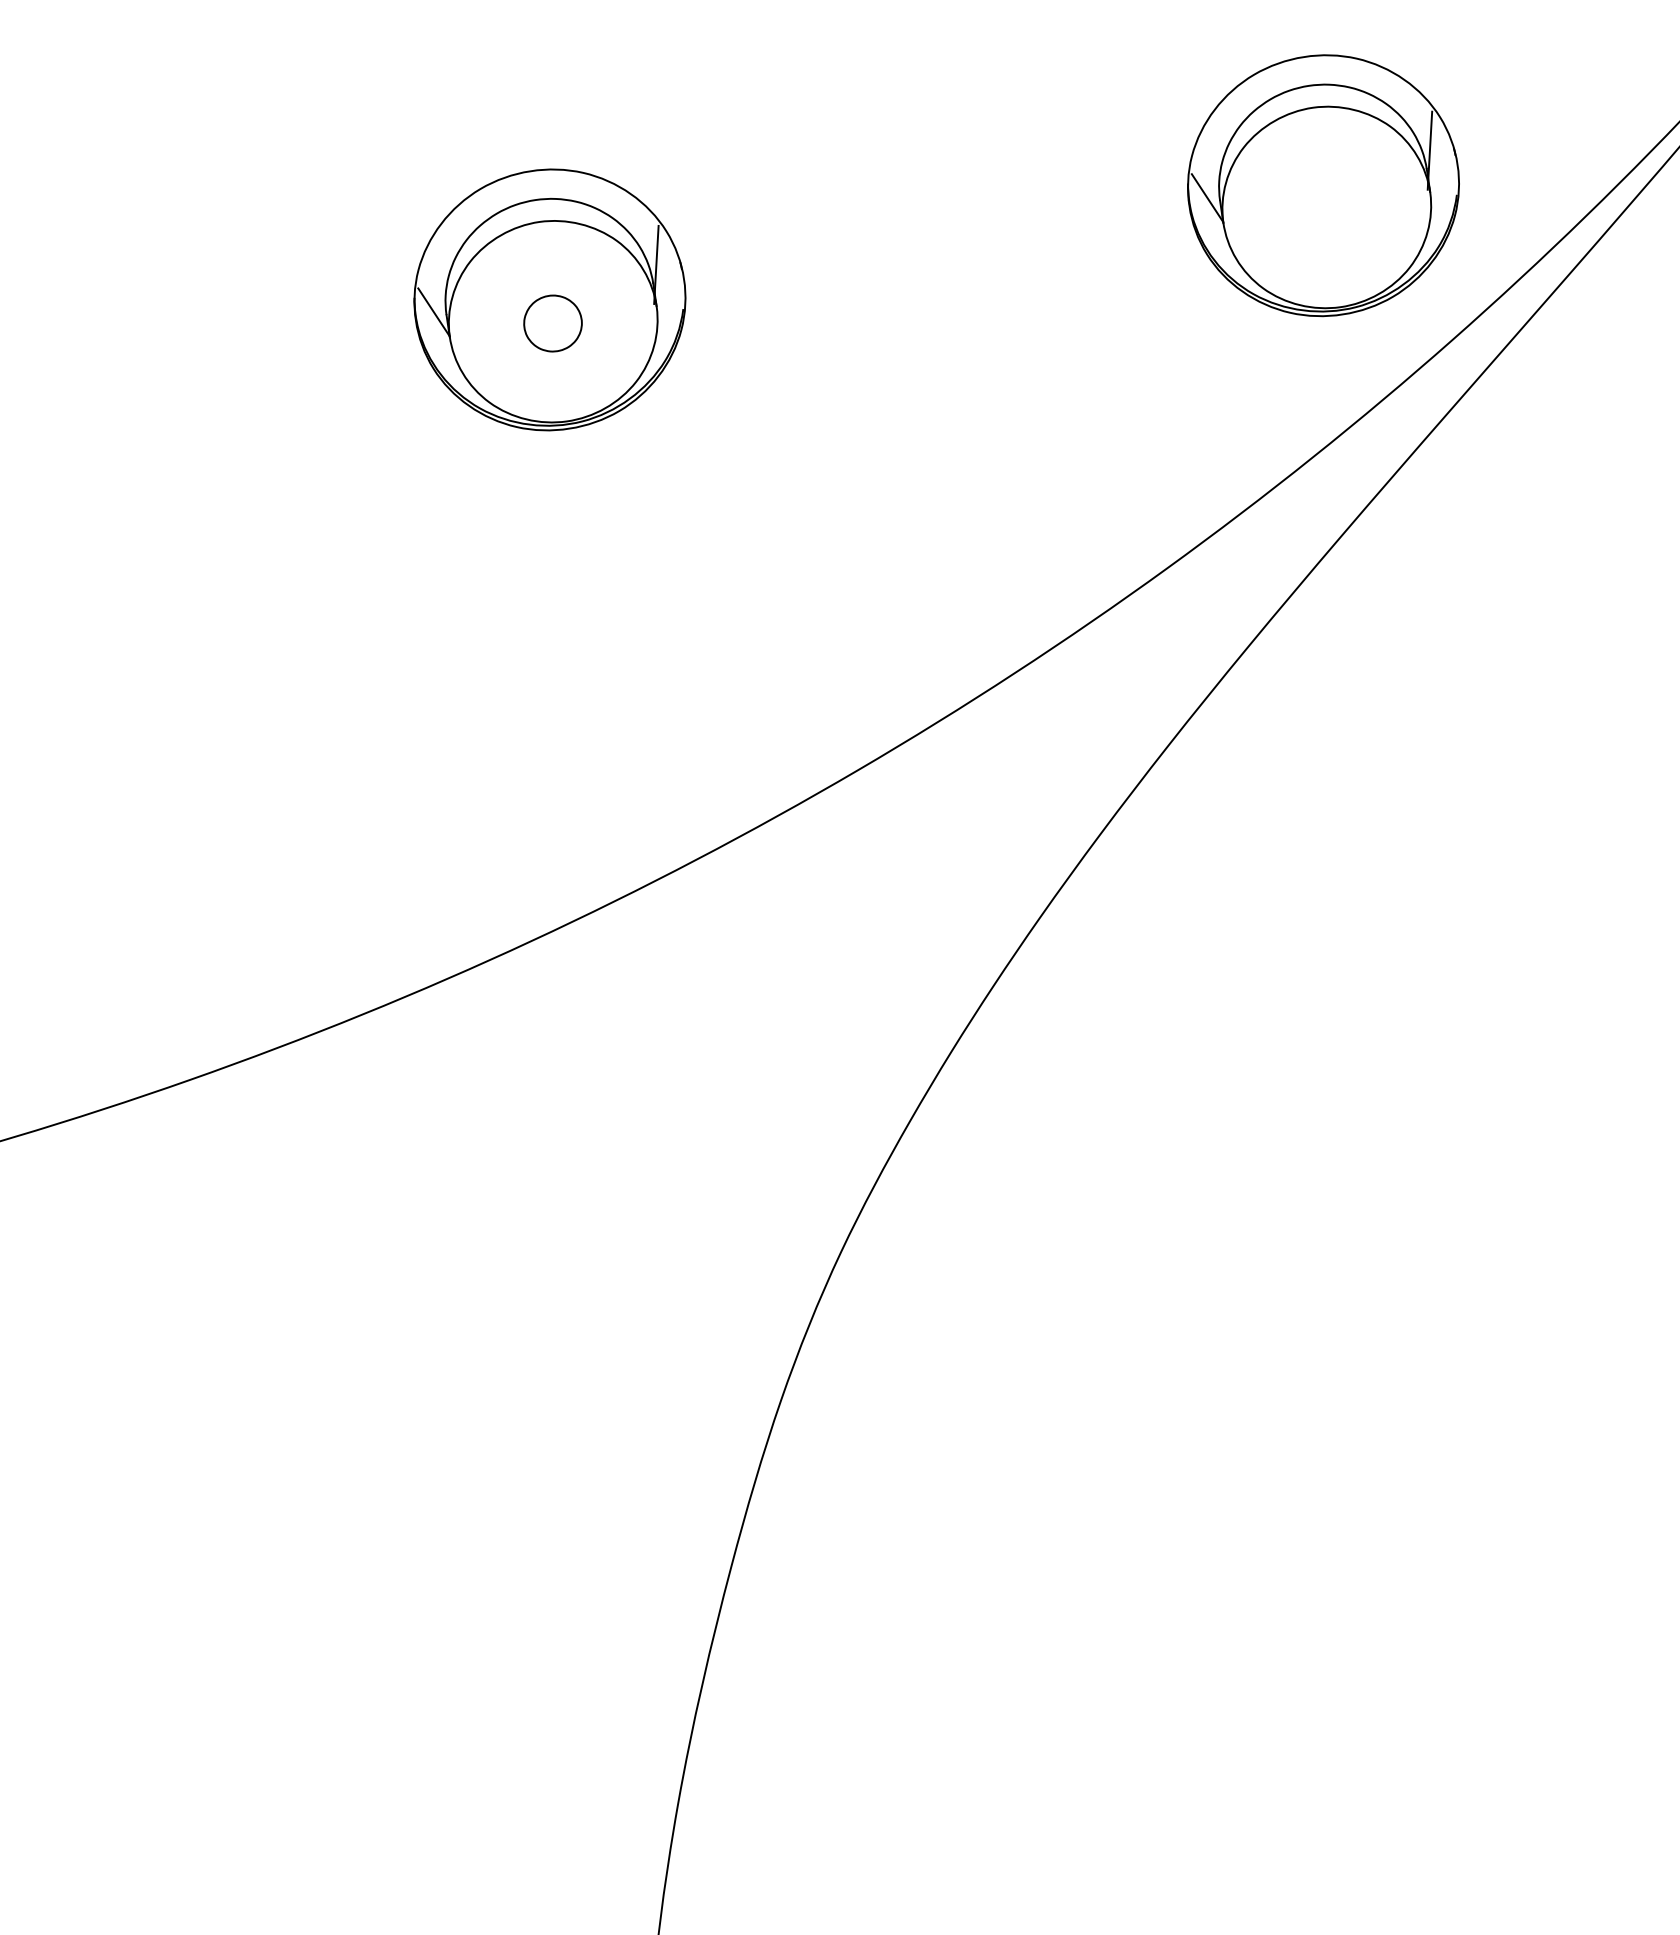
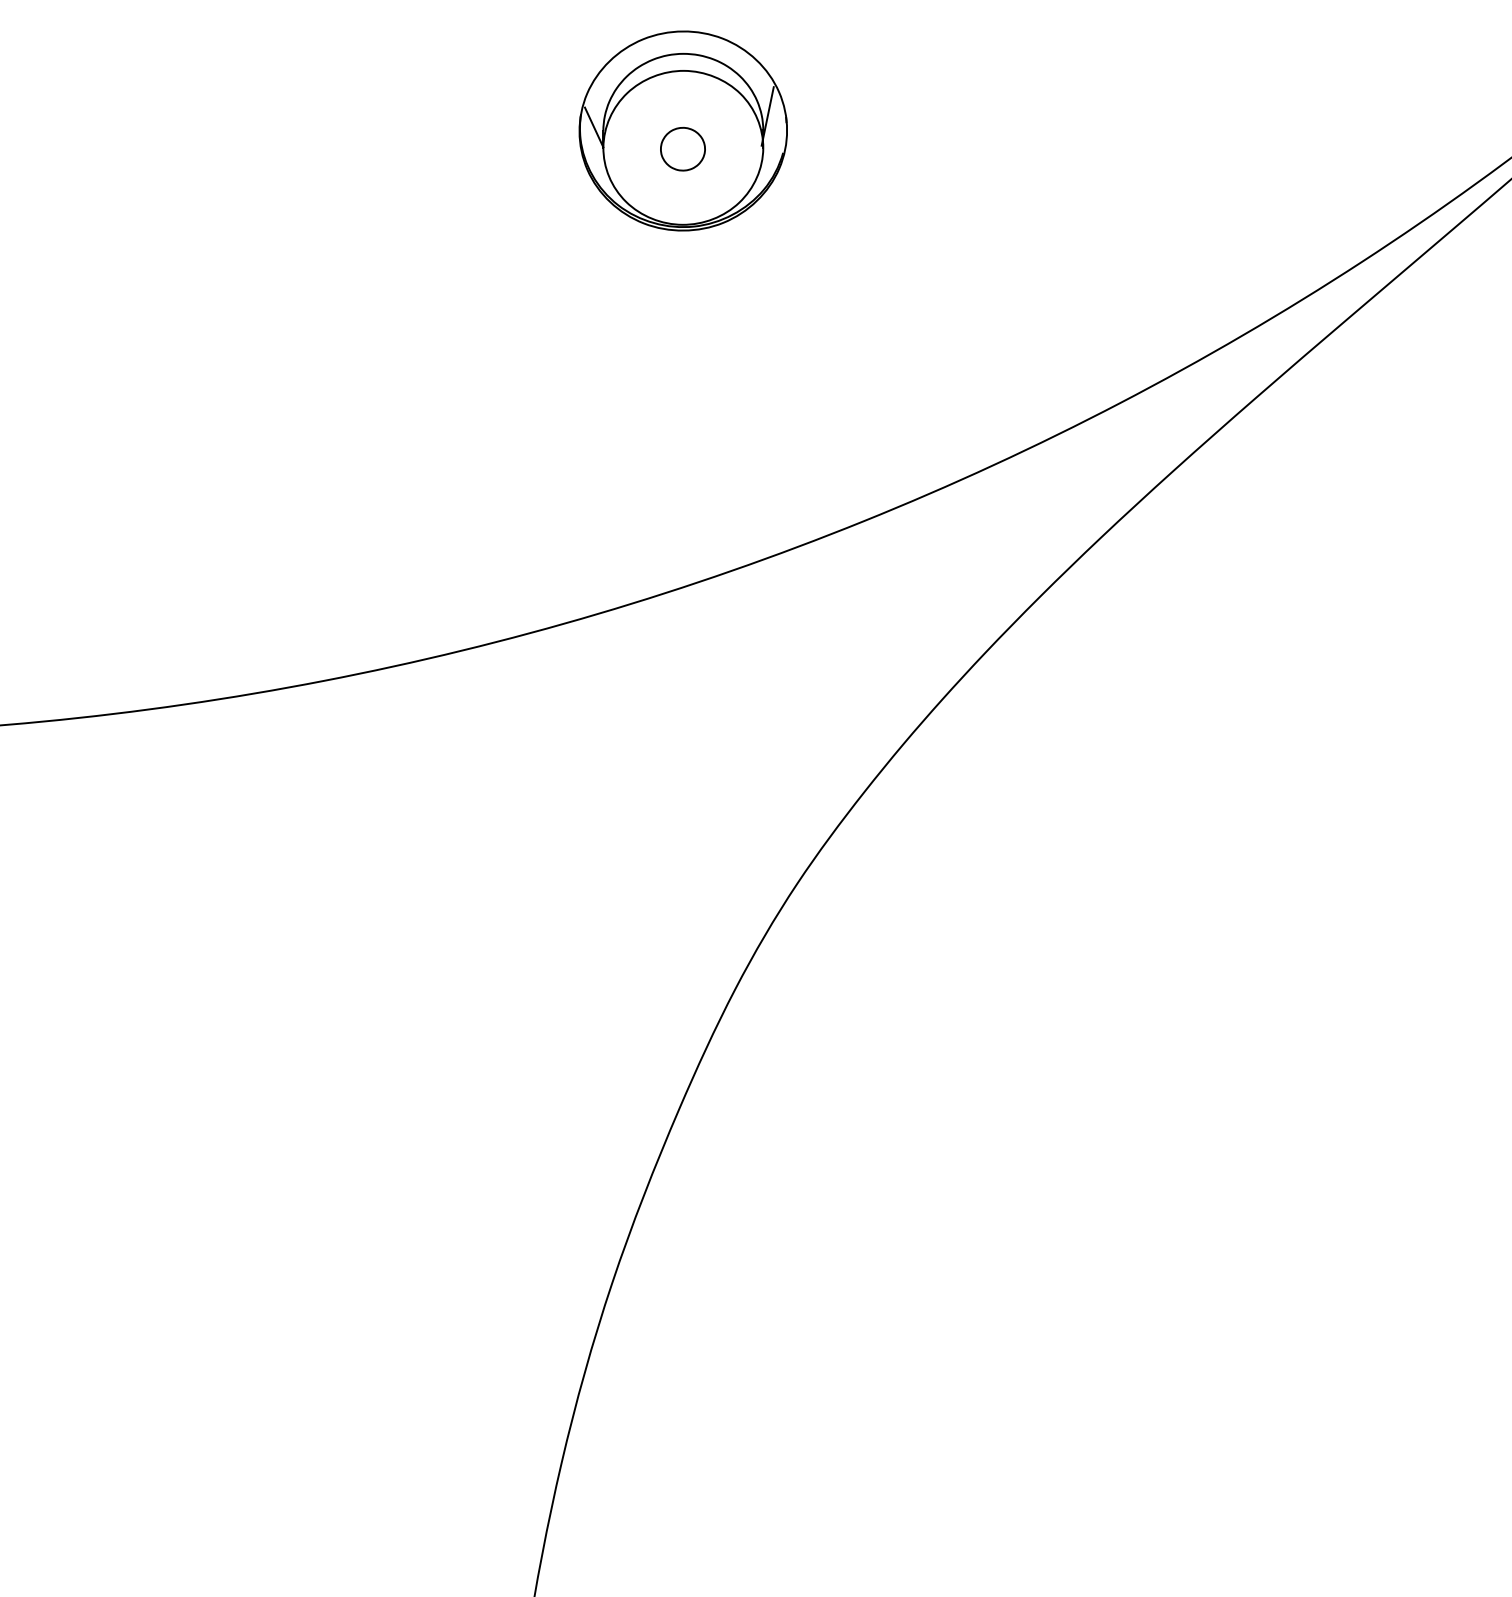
part: (1322, 185) -> (1280, 130), removed

